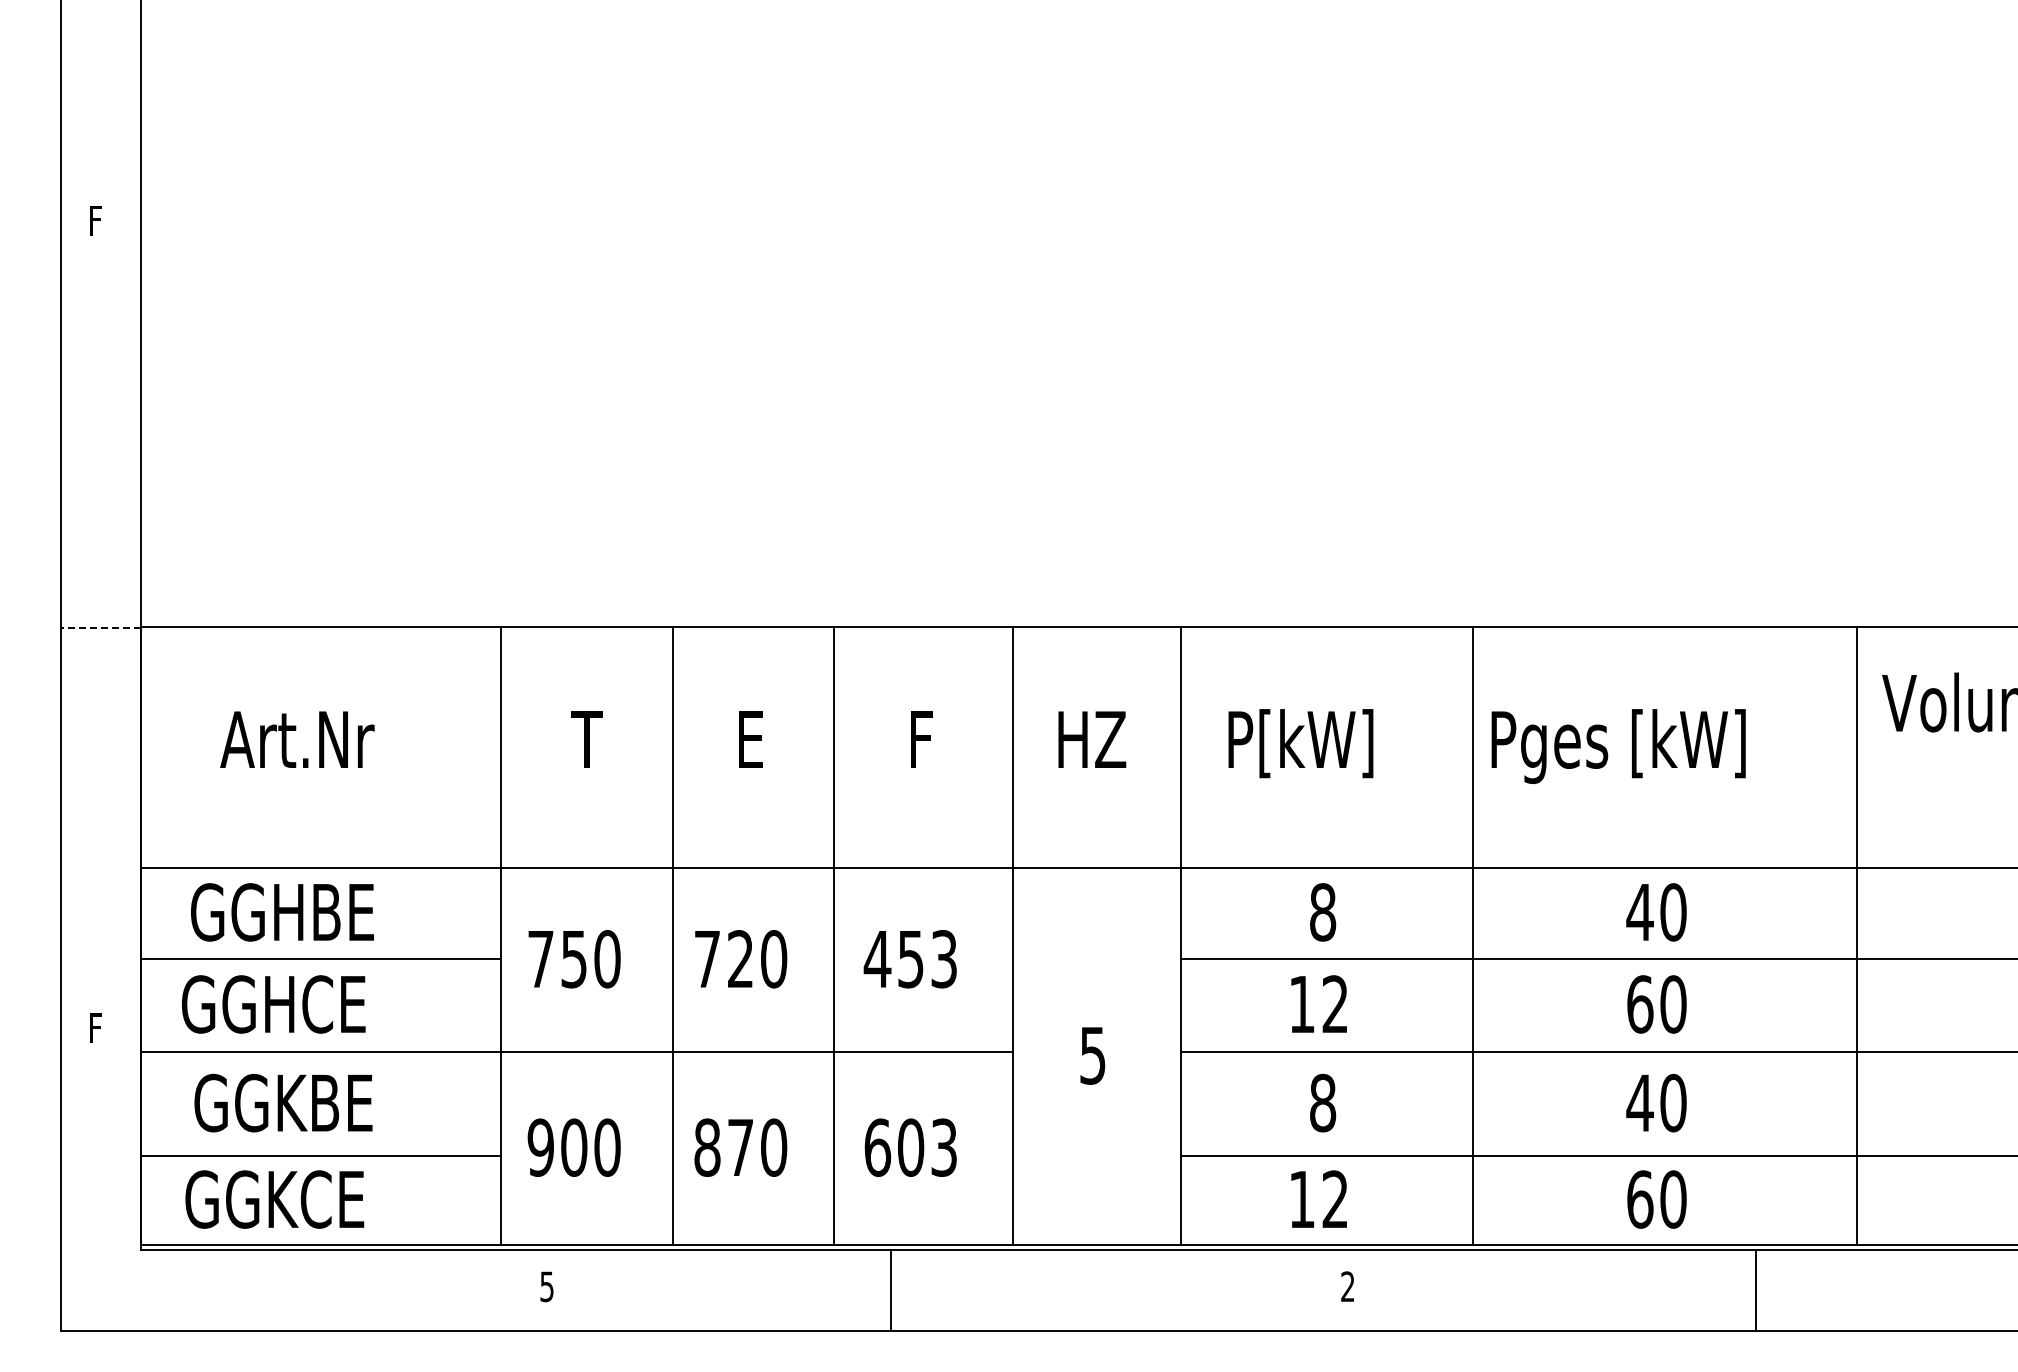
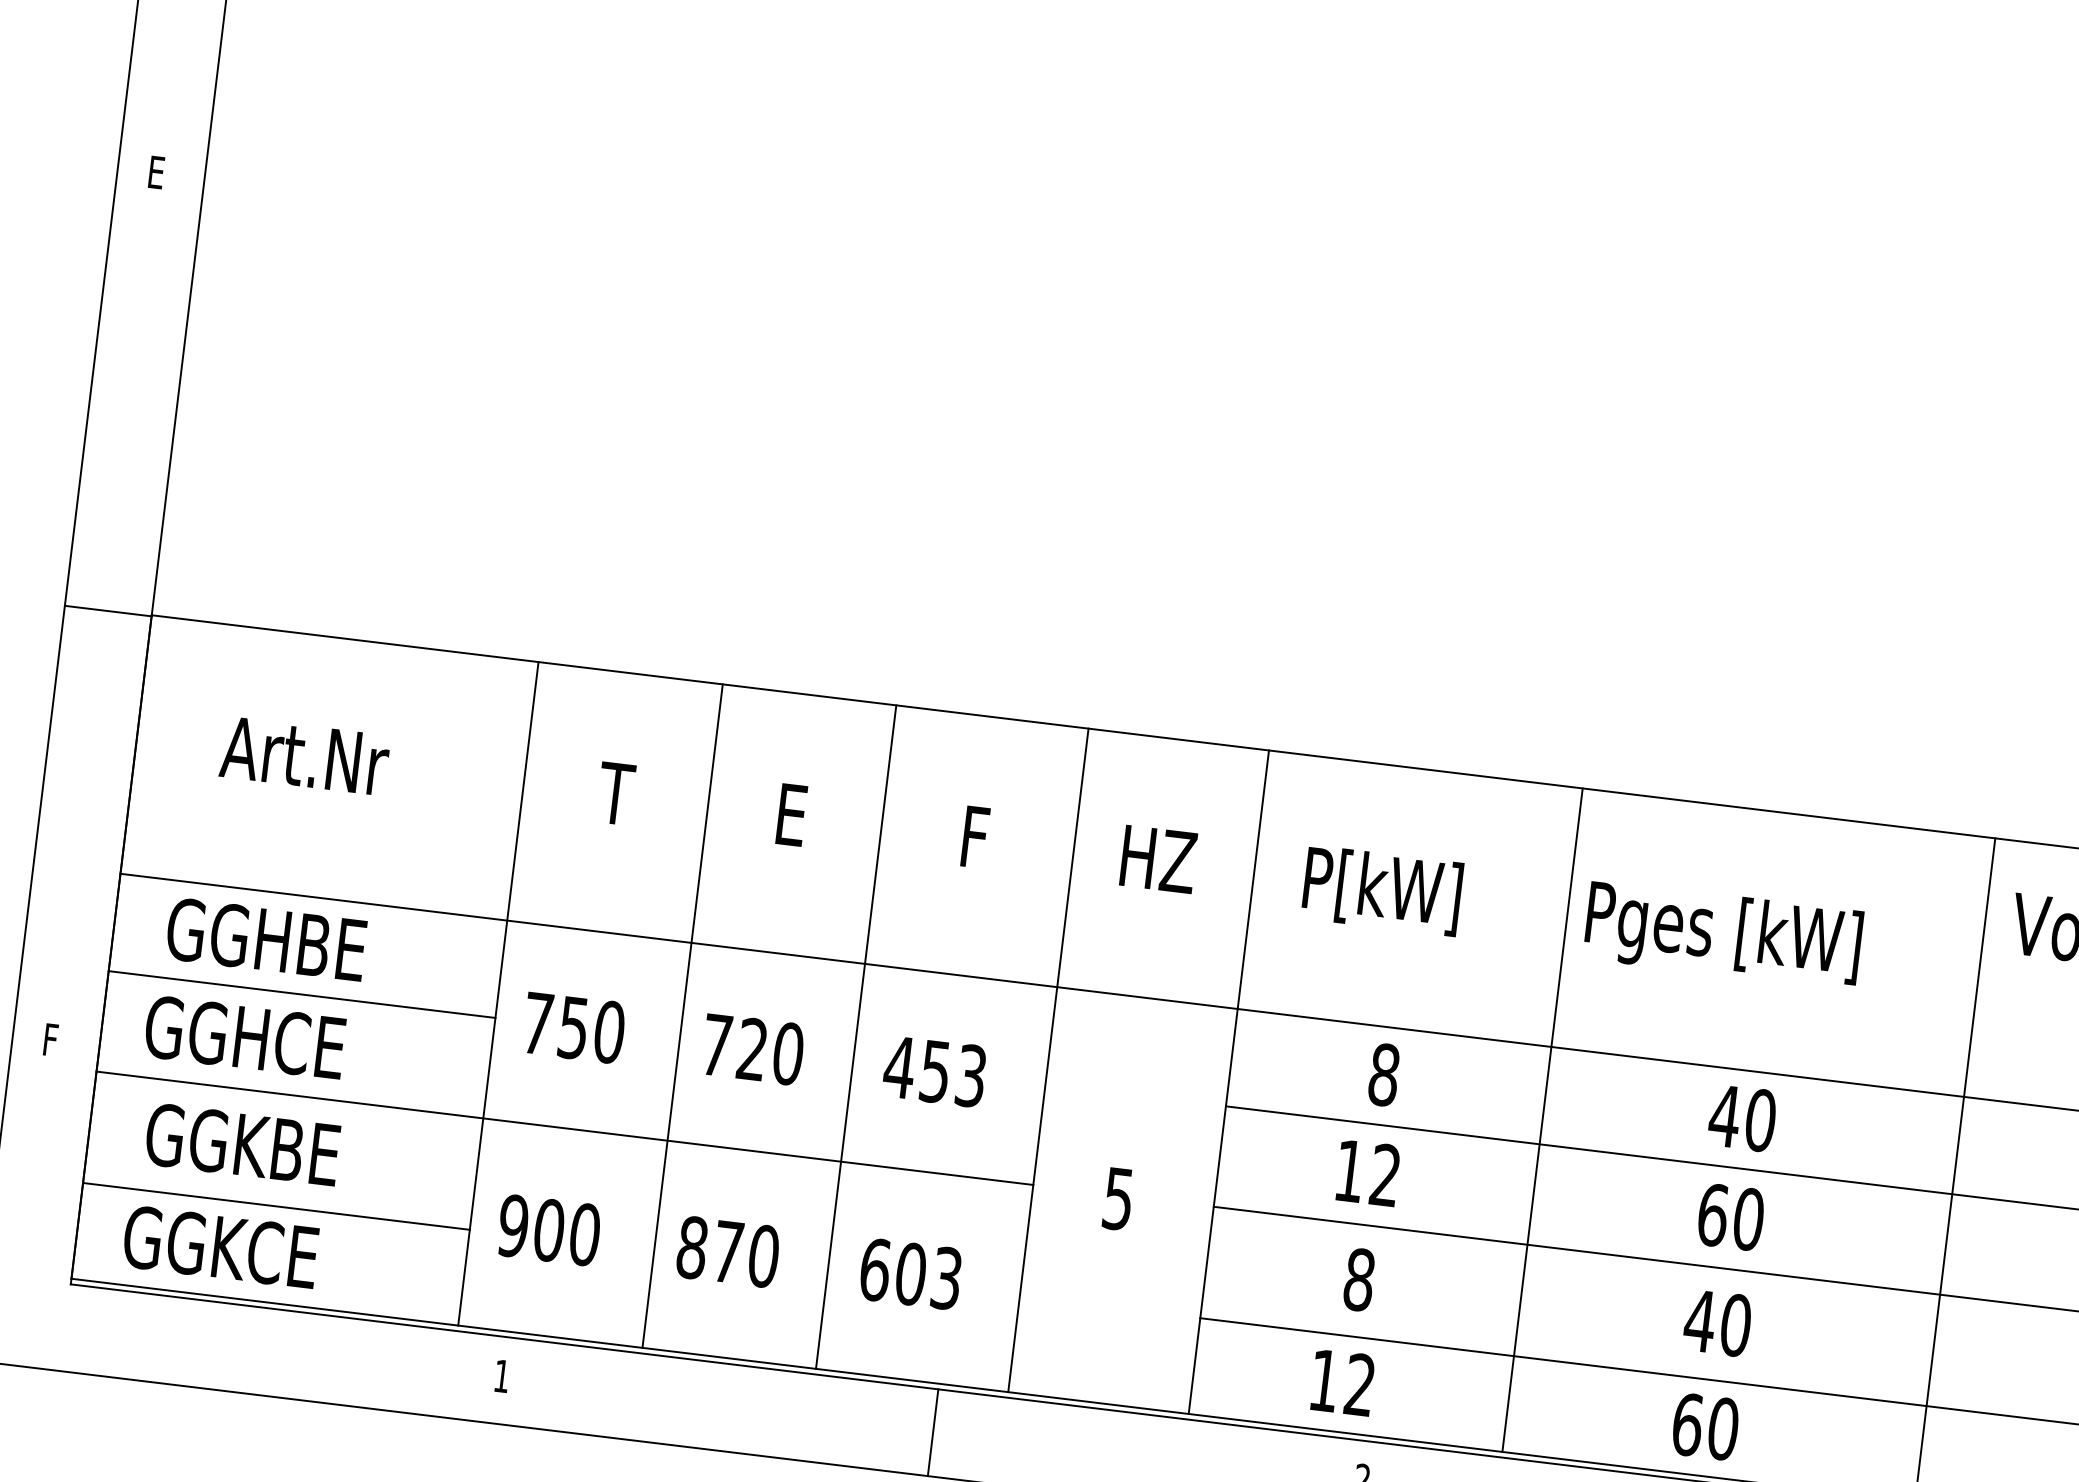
text: (97, 220) -> (157, 172), F -> E
line: (100, 628) -> (107, 611), dashed -> solid
text: (546, 1286) -> (501, 1375), 5 -> 1
line: (890, 1290) -> (932, 1432), moved

